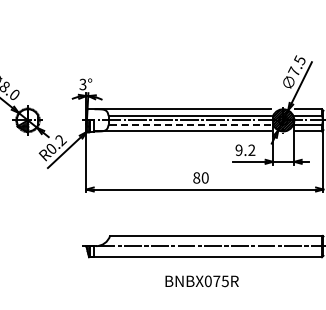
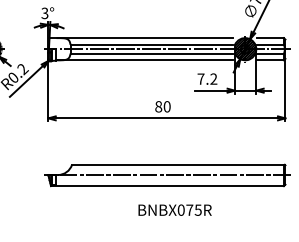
line: (189, 124) -> (151, 53), dashed -> solid
text: (238, 150) -> (200, 79), 9.2 -> 7.2
text: (201, 281) -> (174, 210), moved

